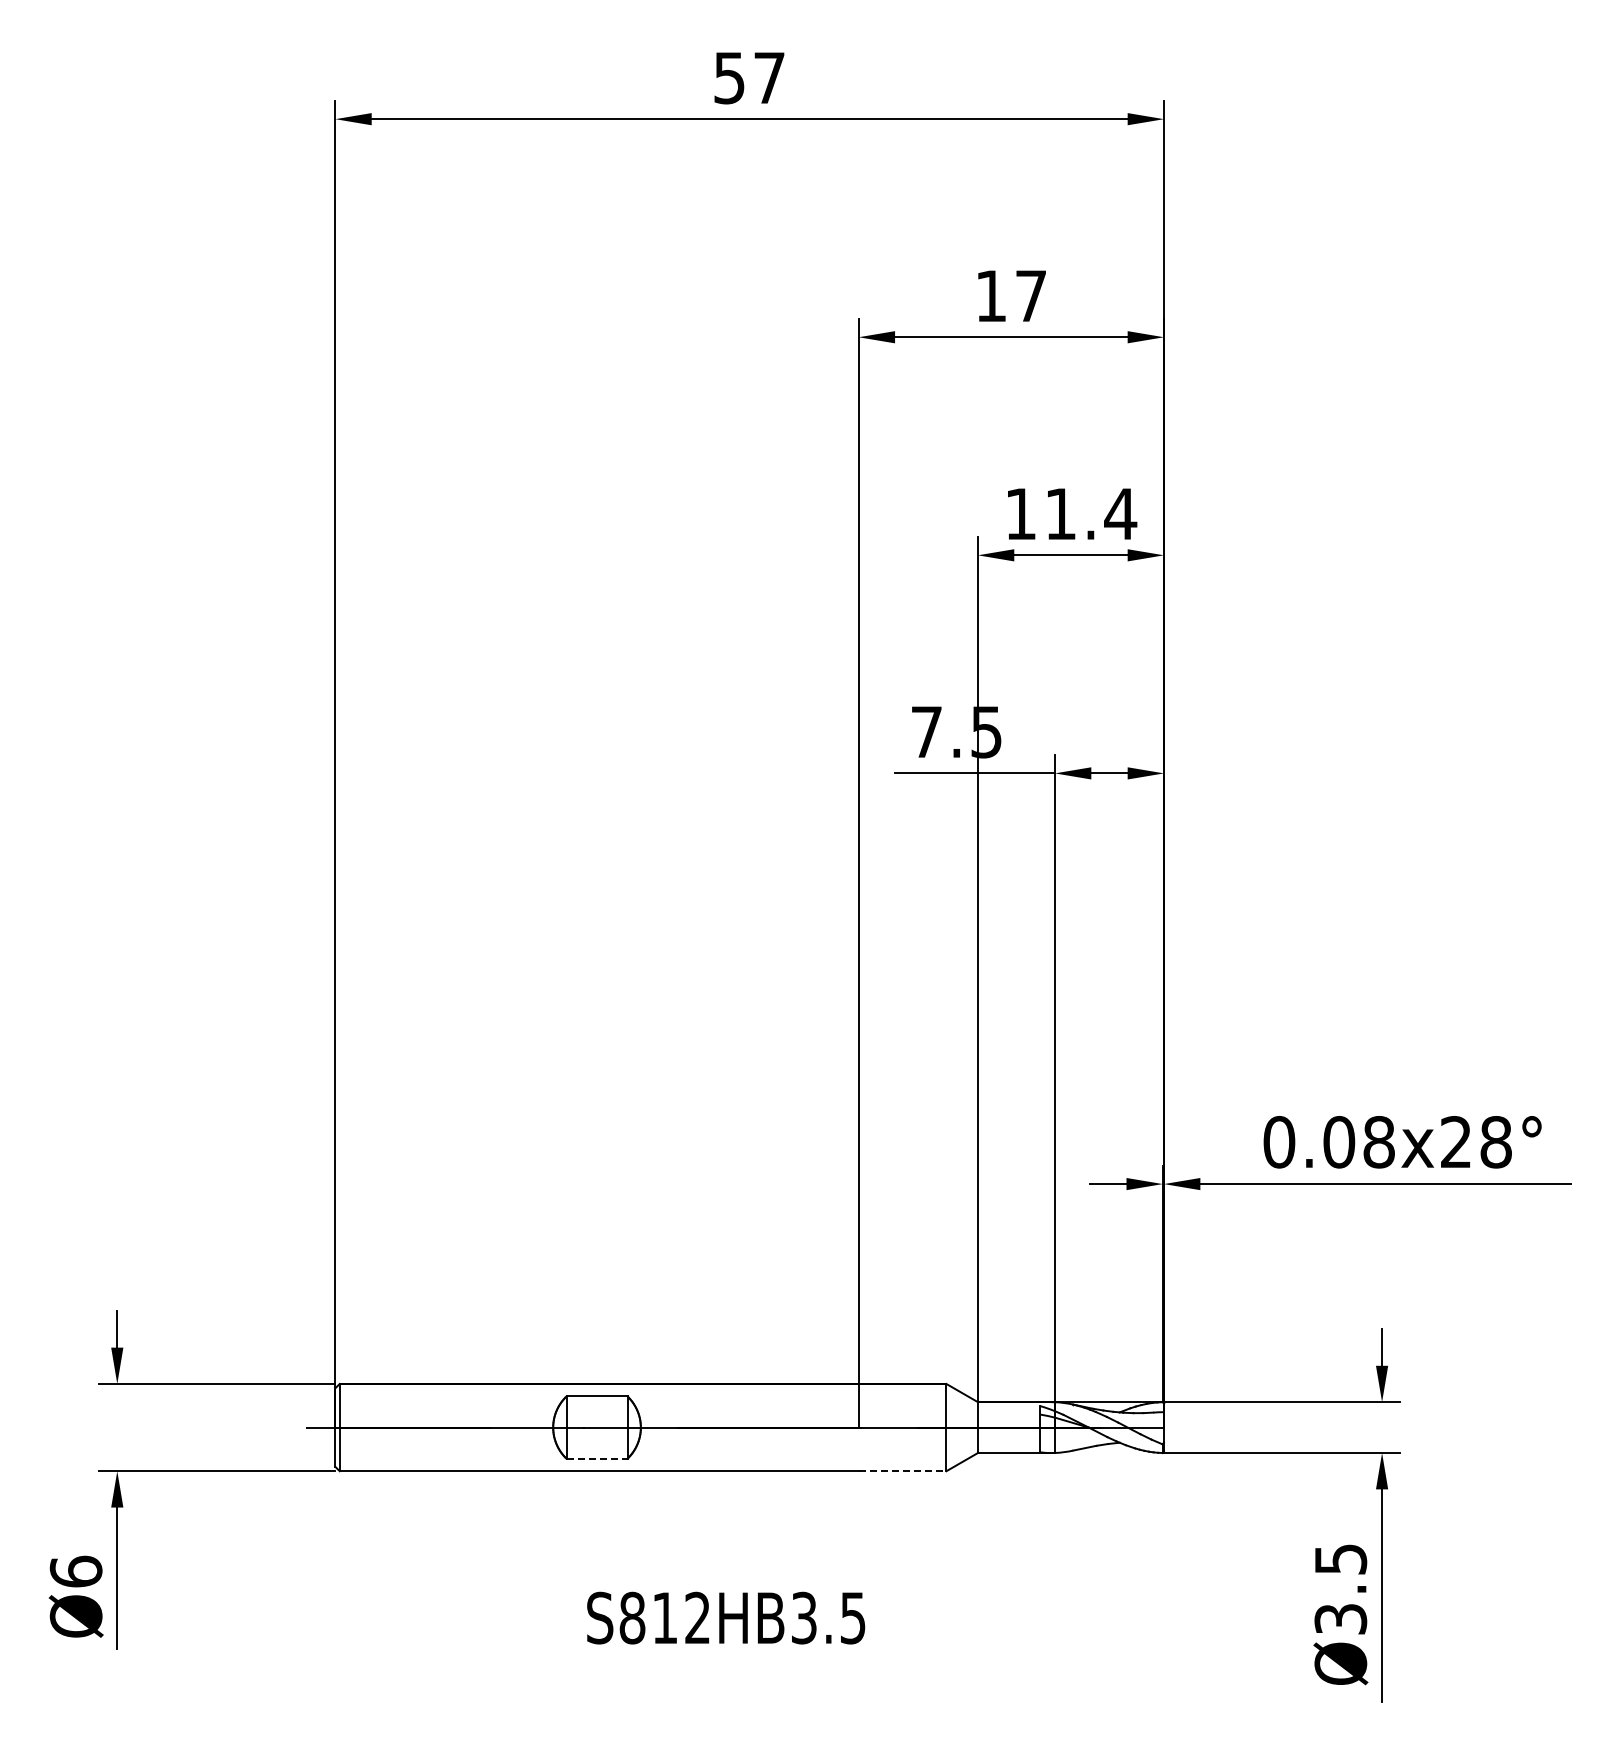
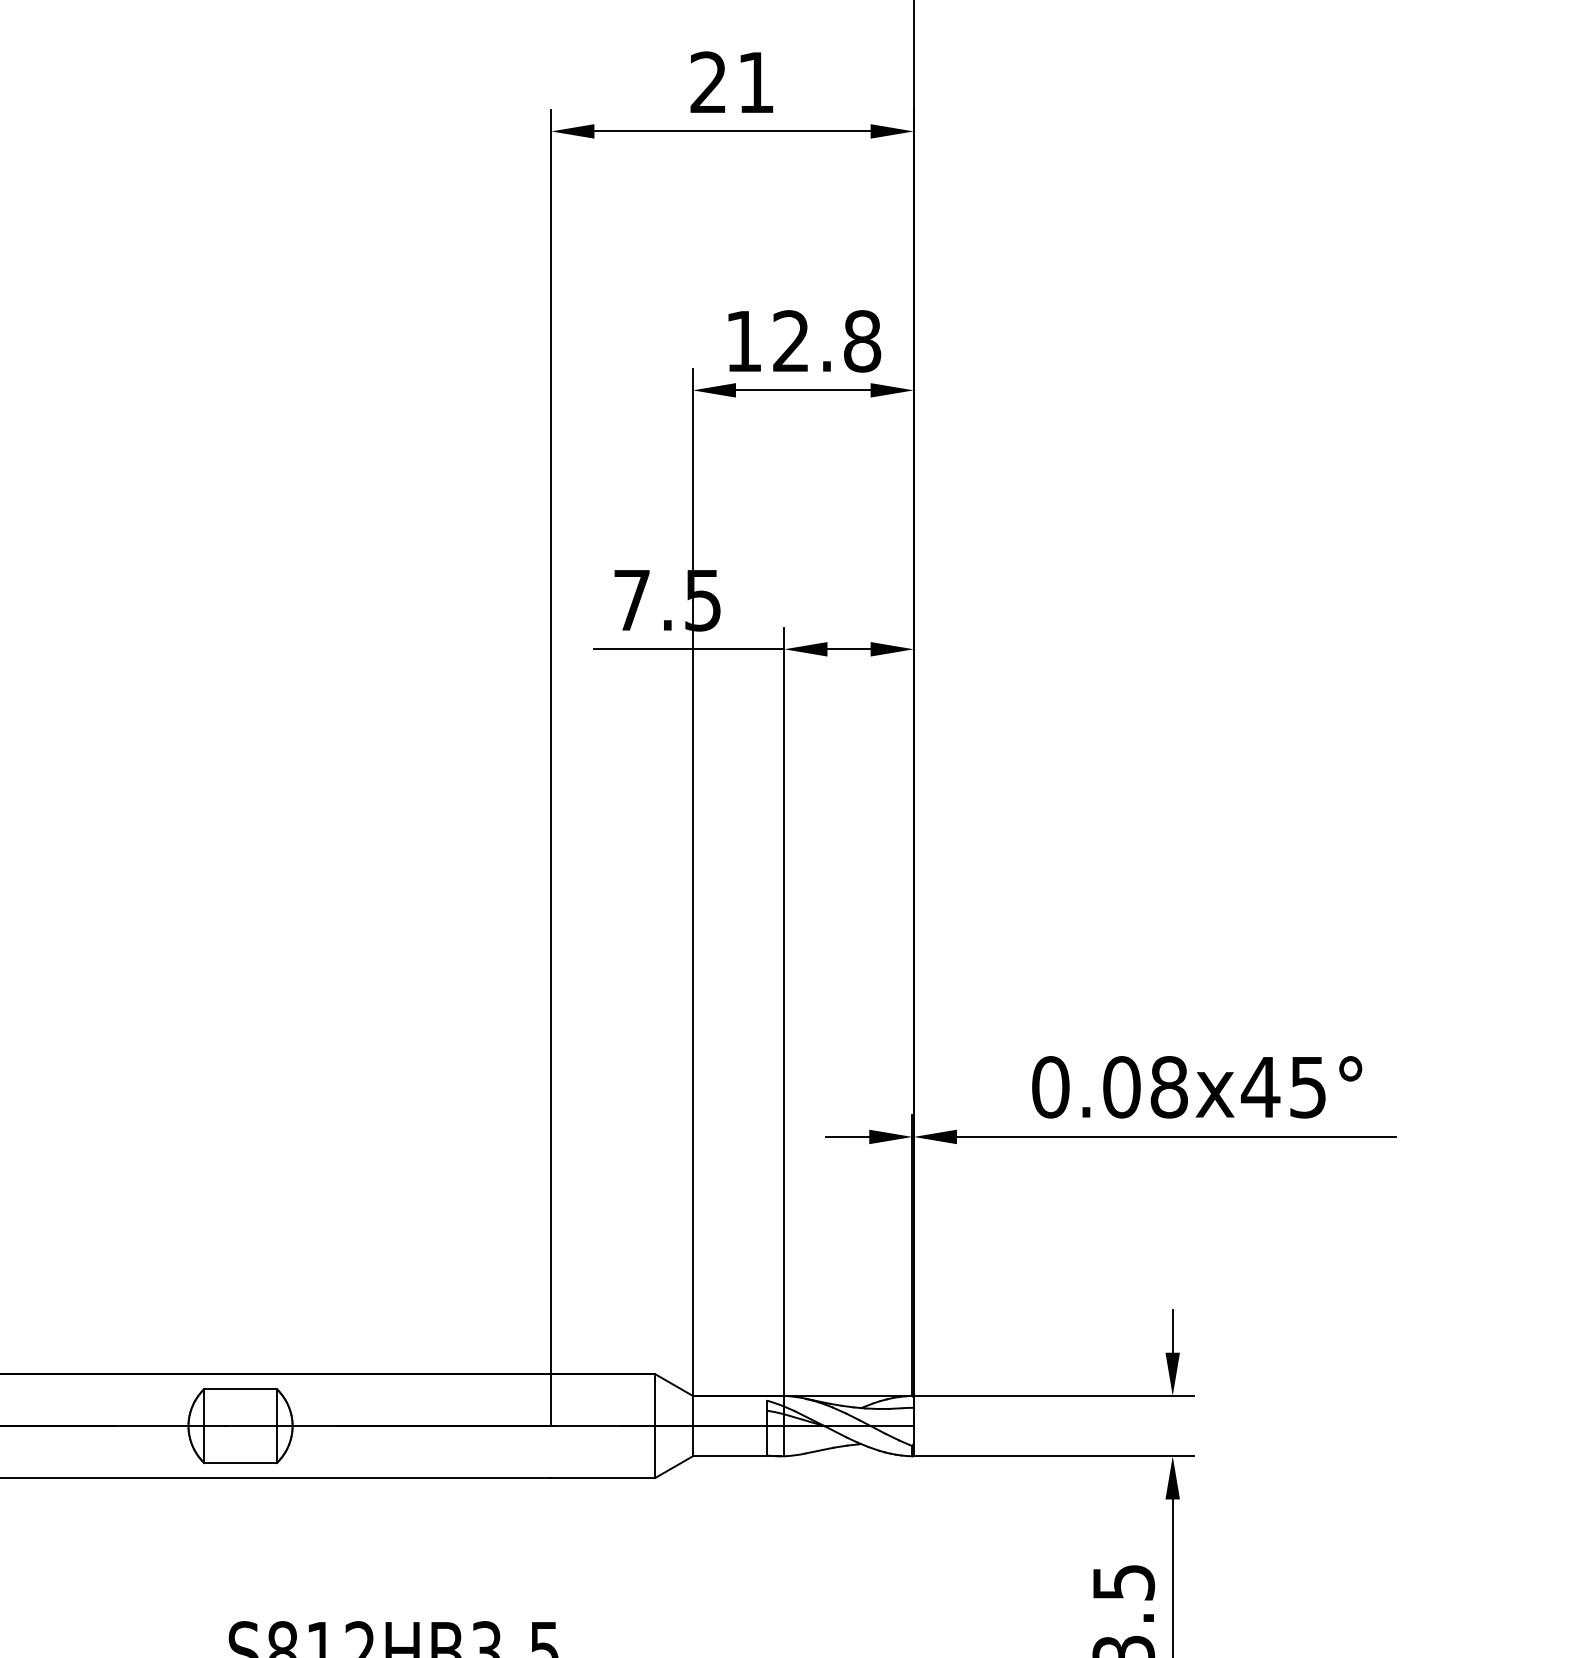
text: (1010, 295) -> (731, 81), 17 -> 21
text: (1091, 513) -> (827, 340), 11.4 -> 12.8
text: (1475, 1142) -> (1283, 1087), 0.08x28° -> 0.08x45°
line: (597, 1458) -> (241, 1462), dashed -> solid
line: (902, 1471) -> (603, 1478), dashed -> solid

